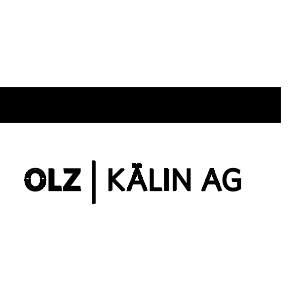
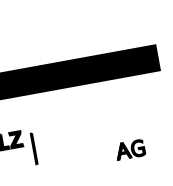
part: (149, 177) -> (72, 127), removed
part: (220, 179) -> (129, 149), moved
line: (93, 182) -> (33, 149), moved

